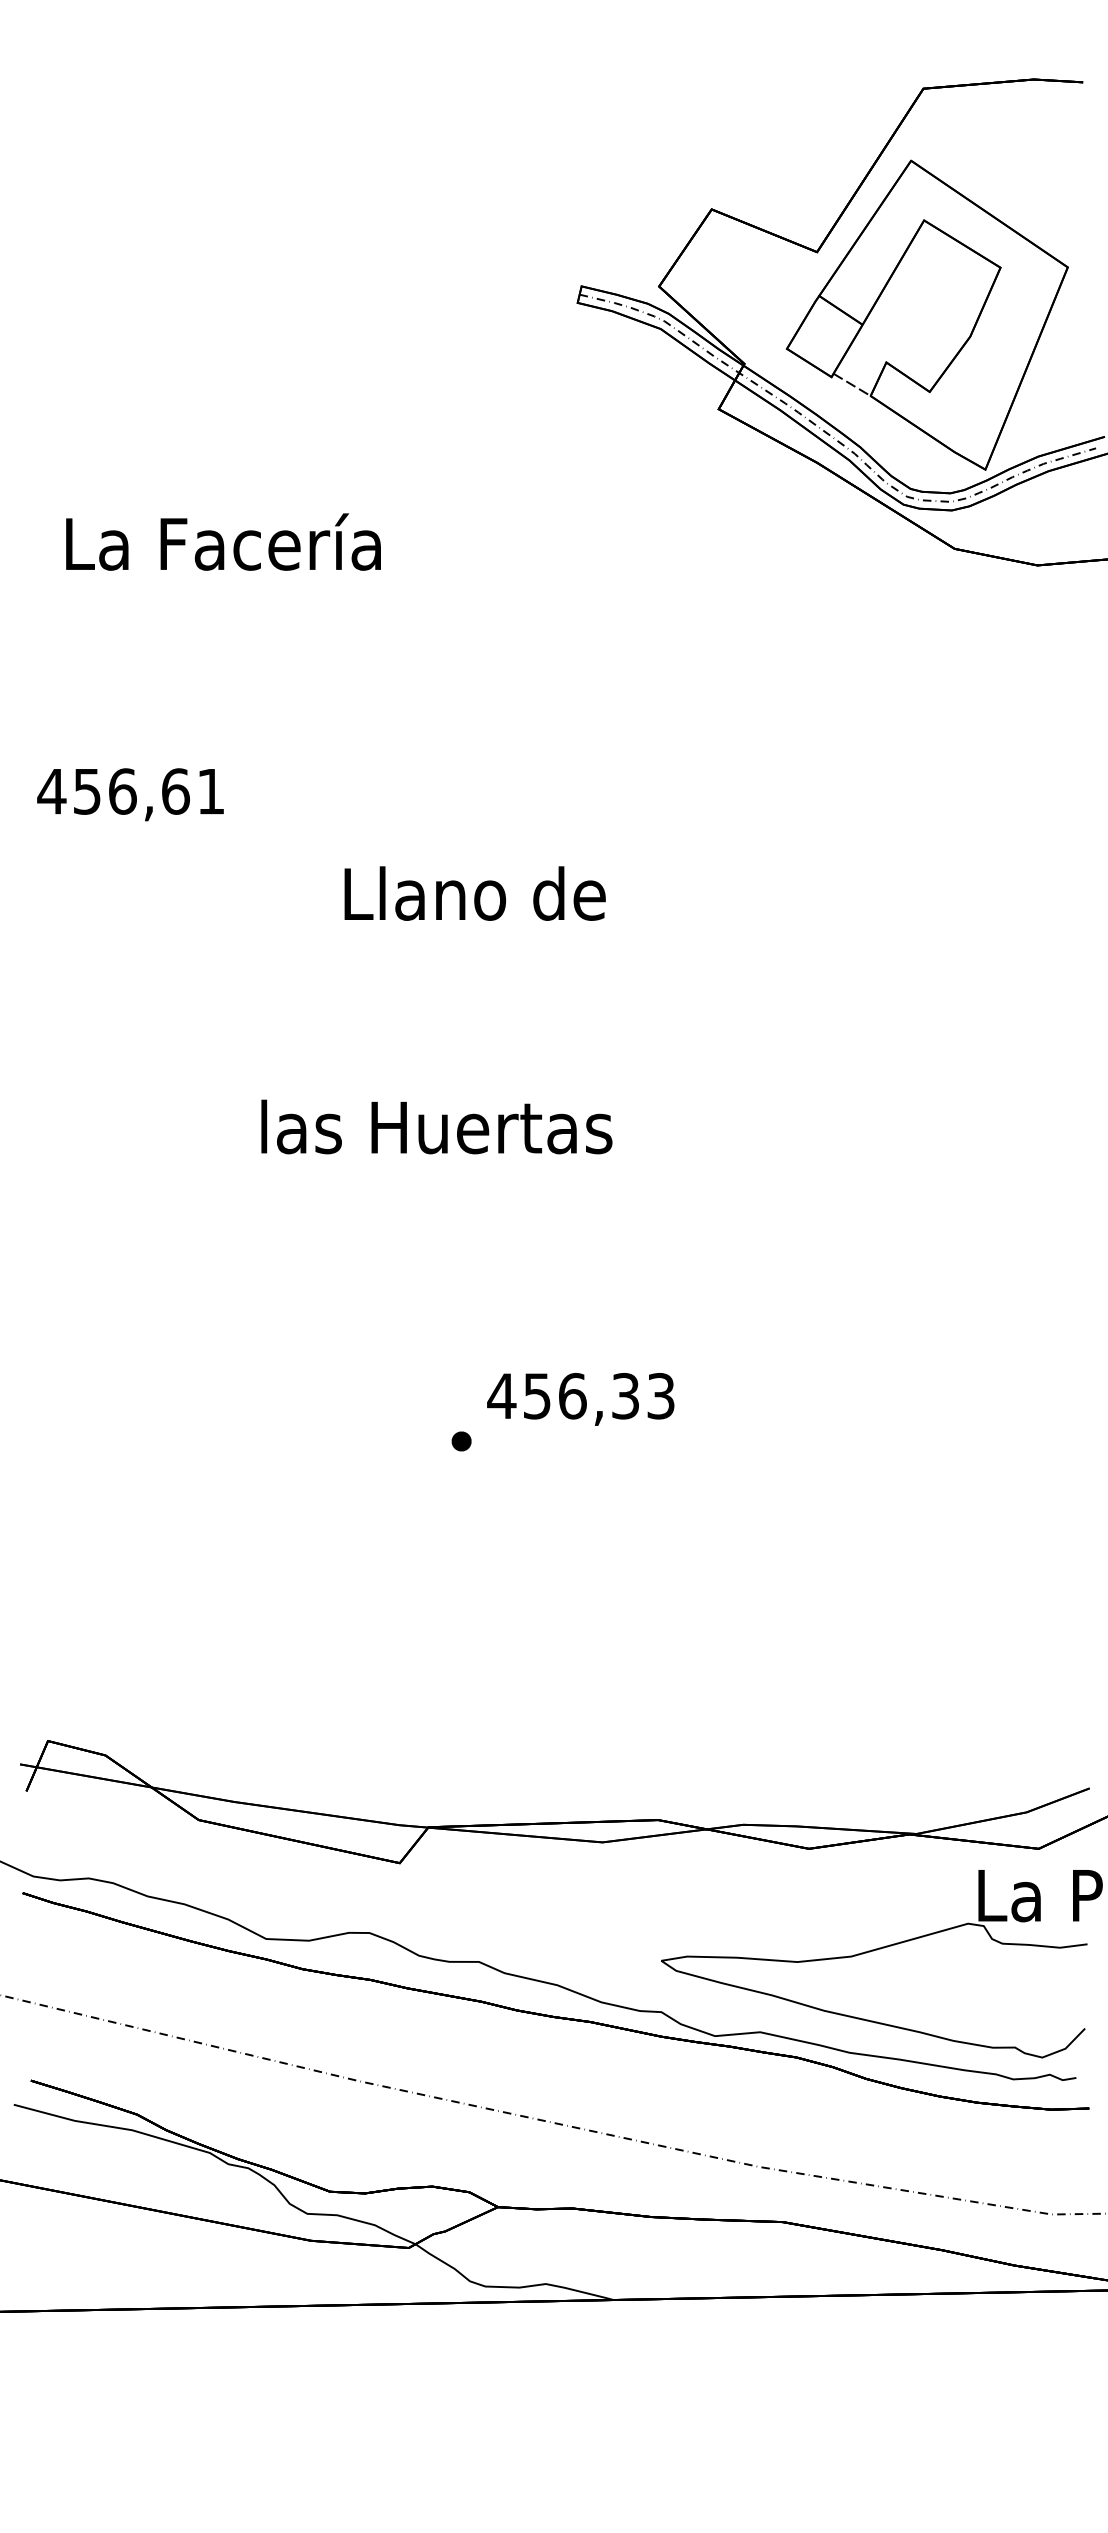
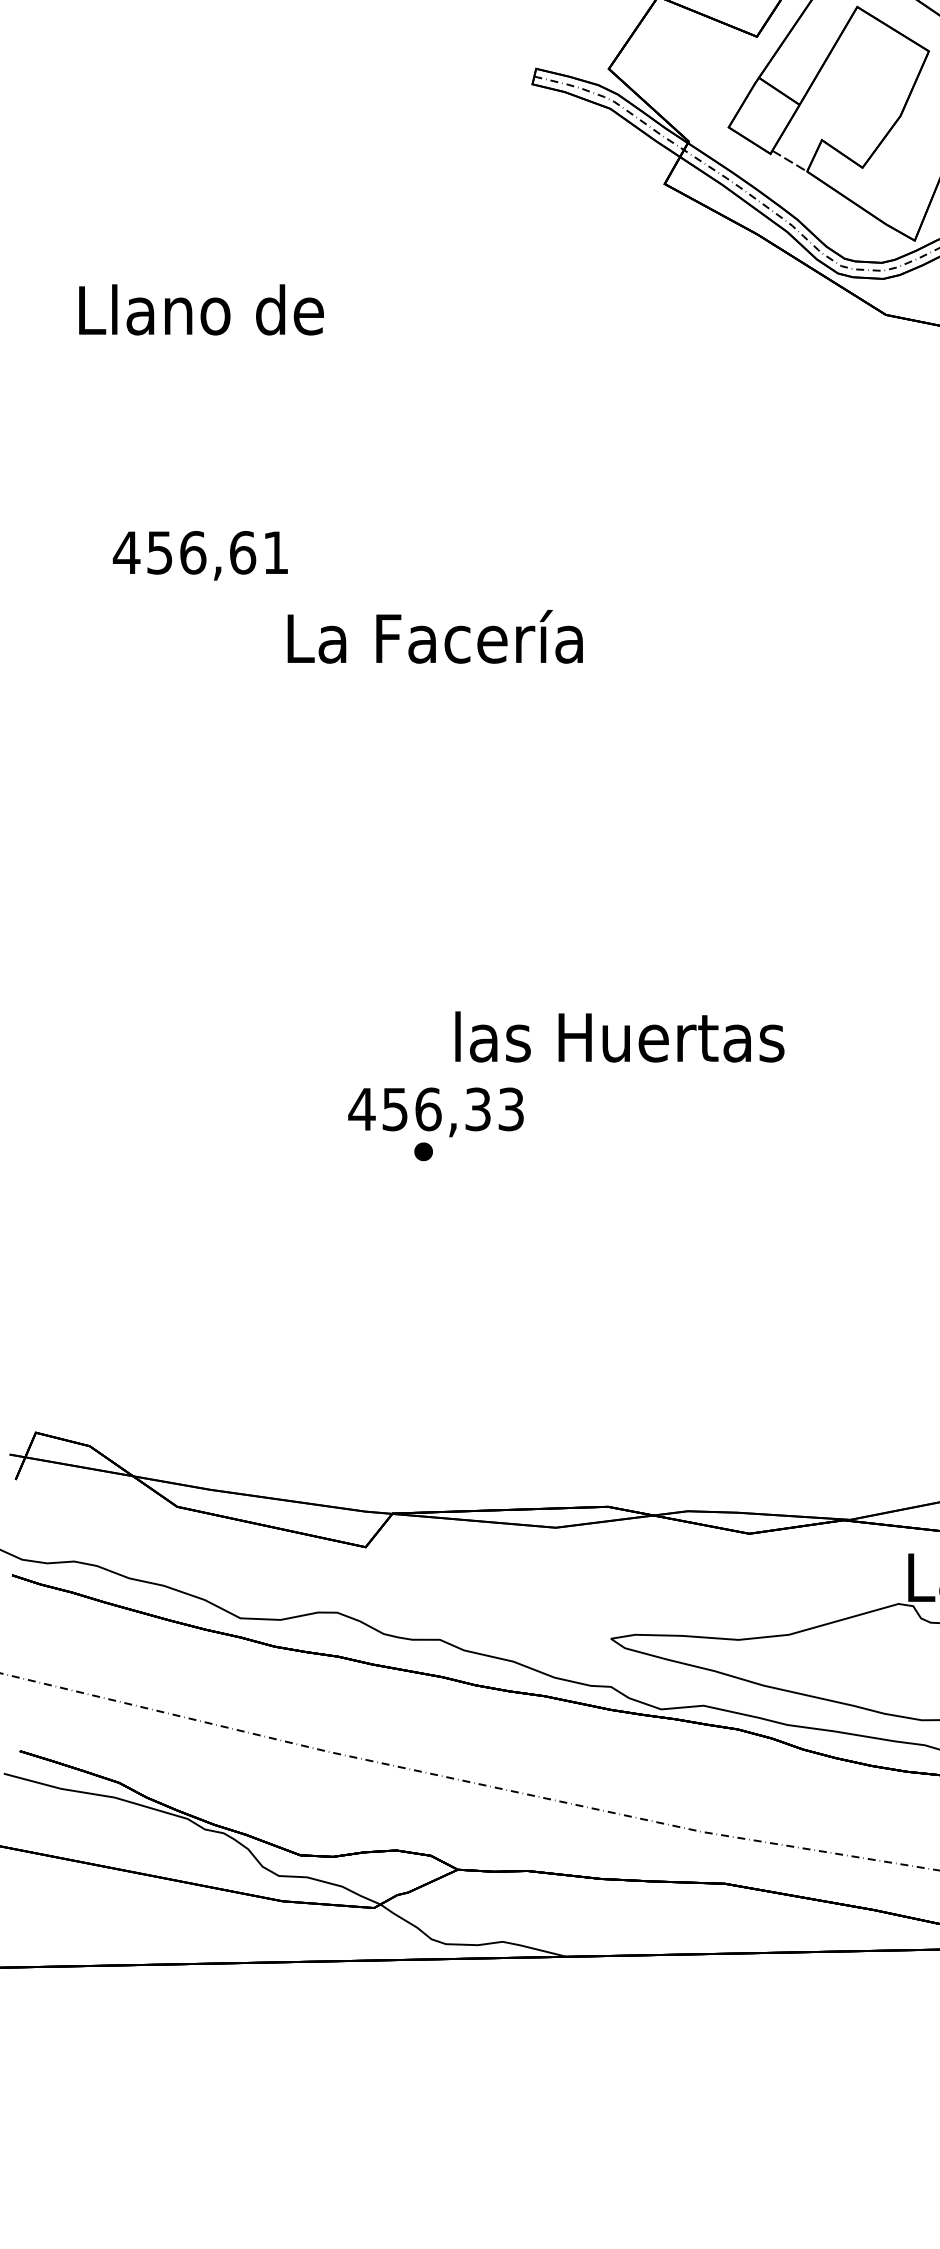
text: (223, 541) -> (200, 308), La Facería -> Llano de
text: (130, 794) -> (200, 555), moved
text: (473, 891) -> (434, 636), Llano de -> La Facería
text: (436, 1126) -> (619, 1036), moved
text: (580, 1399) -> (435, 1112), moved

